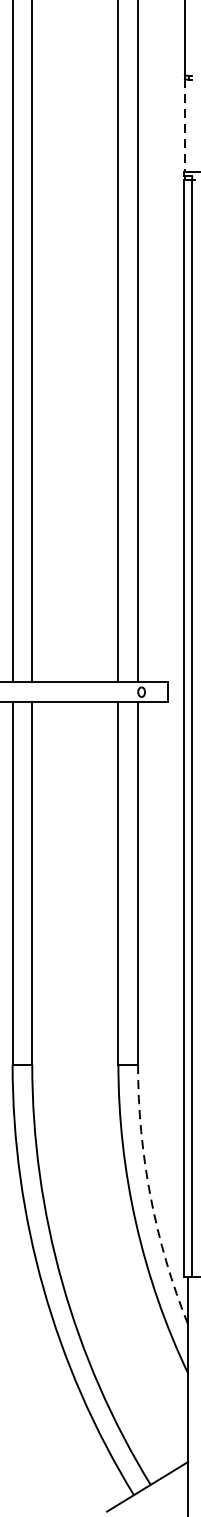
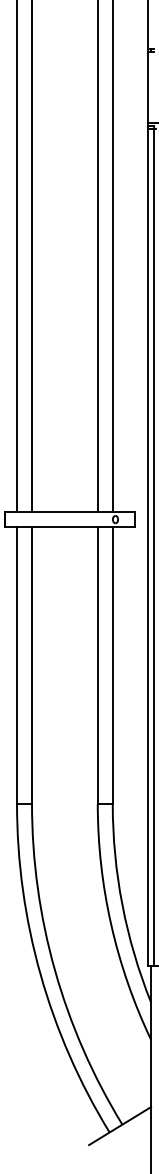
line: (184, 126) -> (148, 87), dashed -> solid
arc: (150, 1197) -> (122, 905), dashed -> solid

